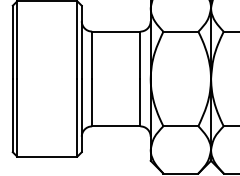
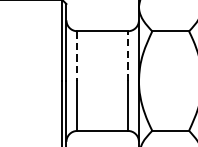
line: (92, 55) -> (77, 56), solid -> dashed
line: (140, 55) -> (128, 56), solid -> dashed

